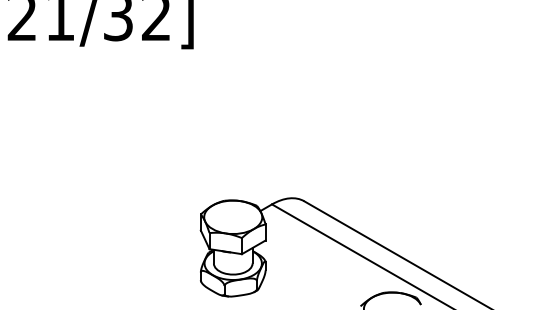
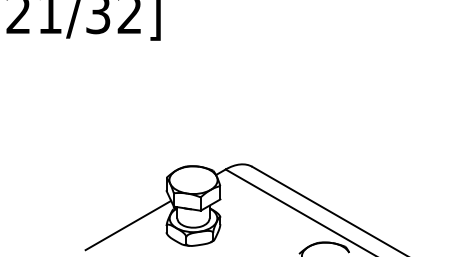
line: (154, 271) -> (128, 225), added

